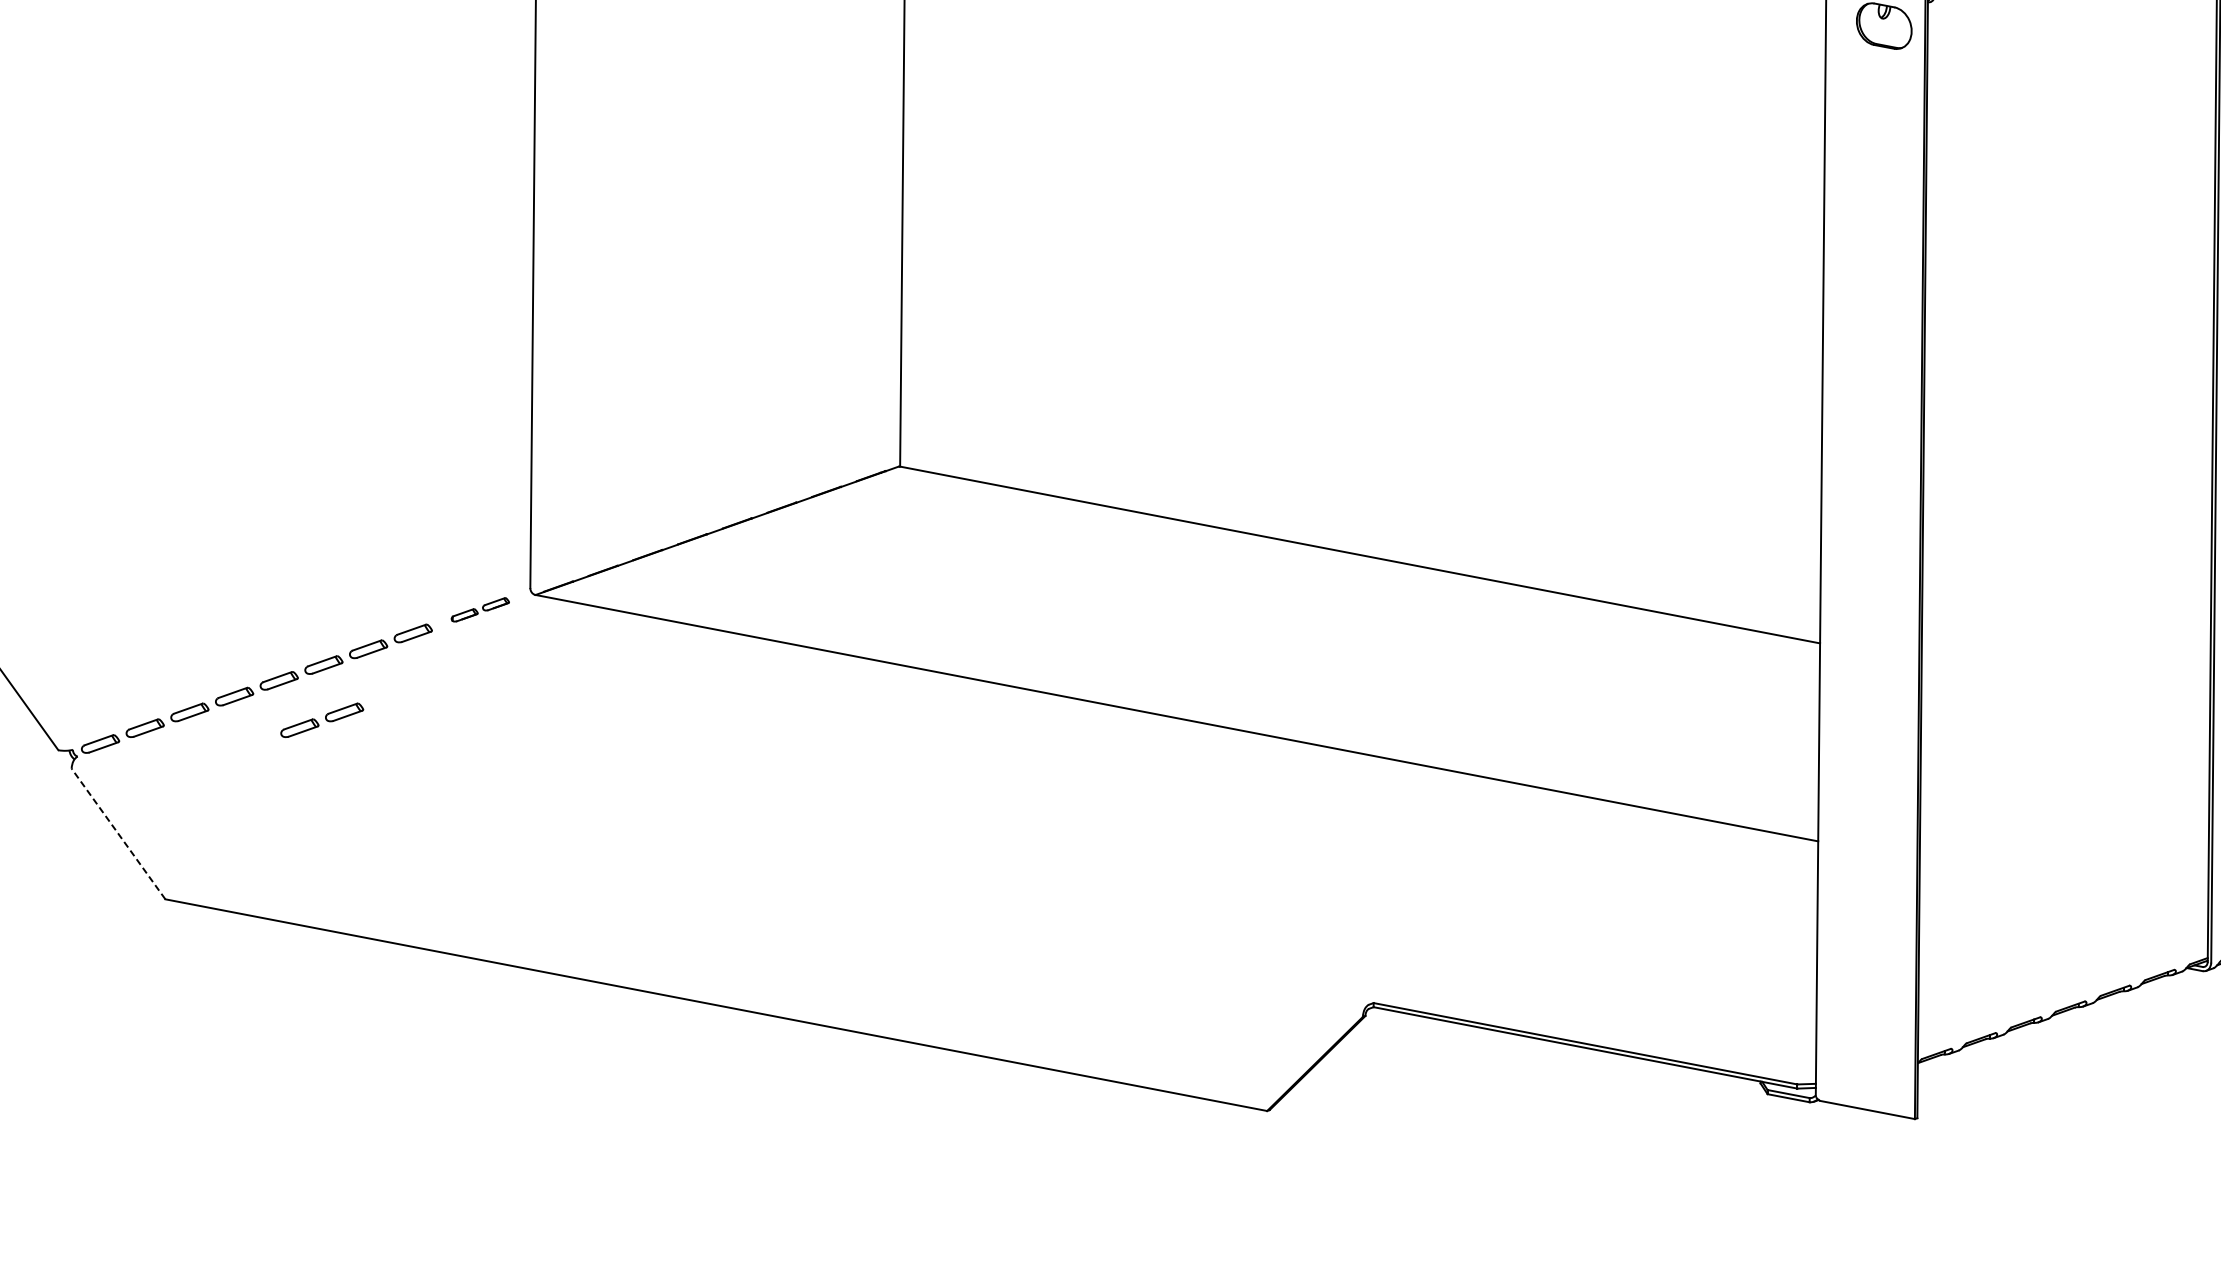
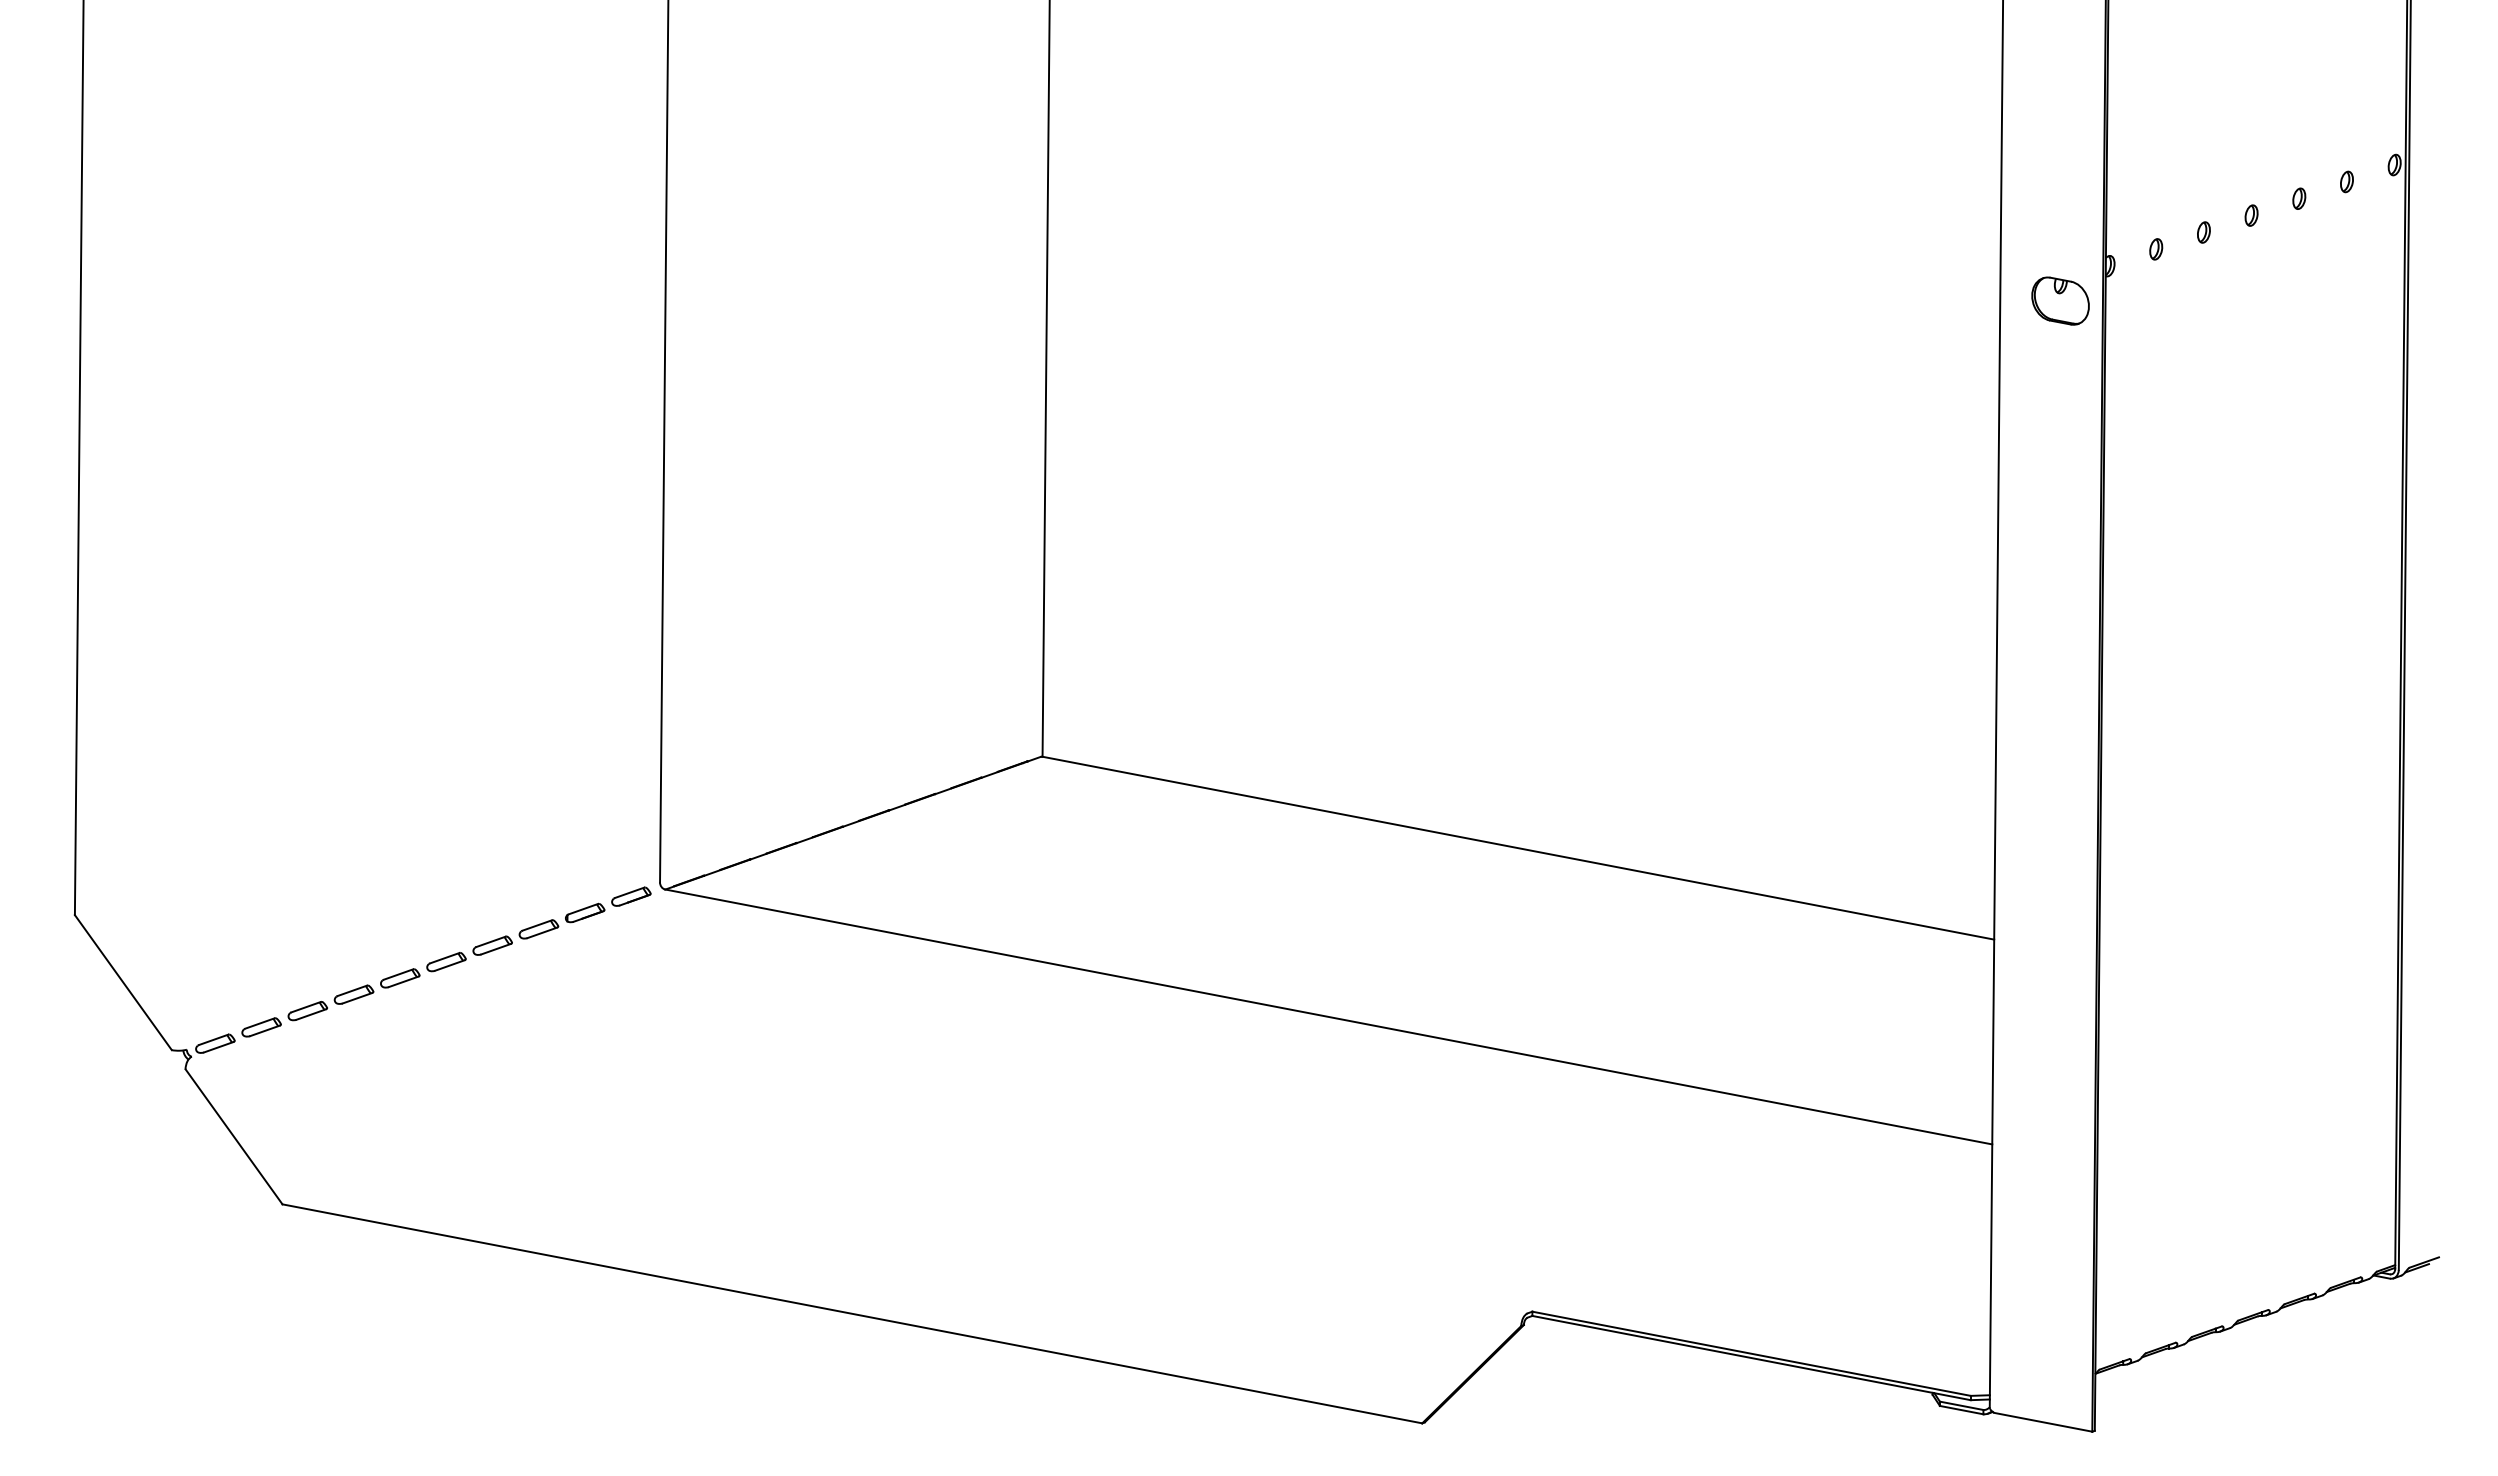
part: (480, 609) -> (608, 904), size x1.43
part: (321, 720) -> (444, 1019), removed
line: (118, 833) -> (233, 1136), dashed -> solid

